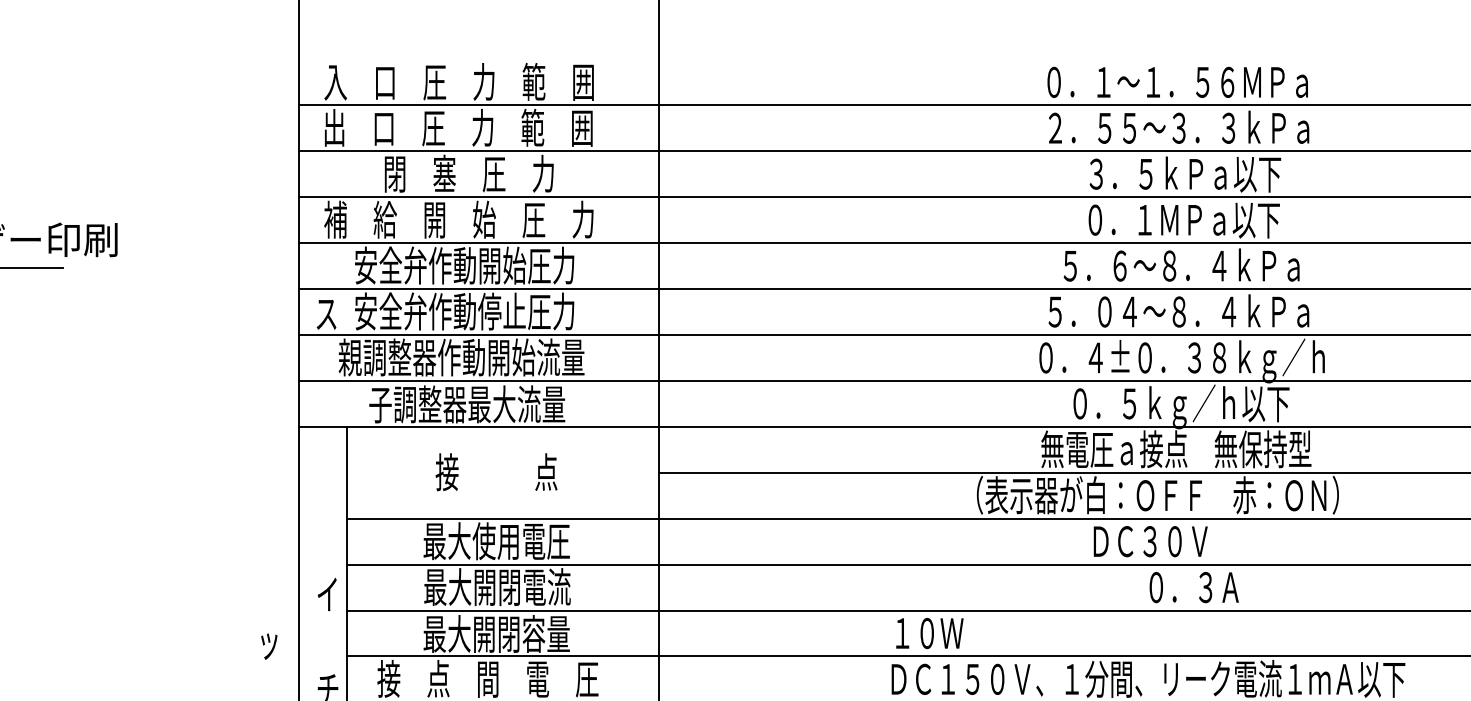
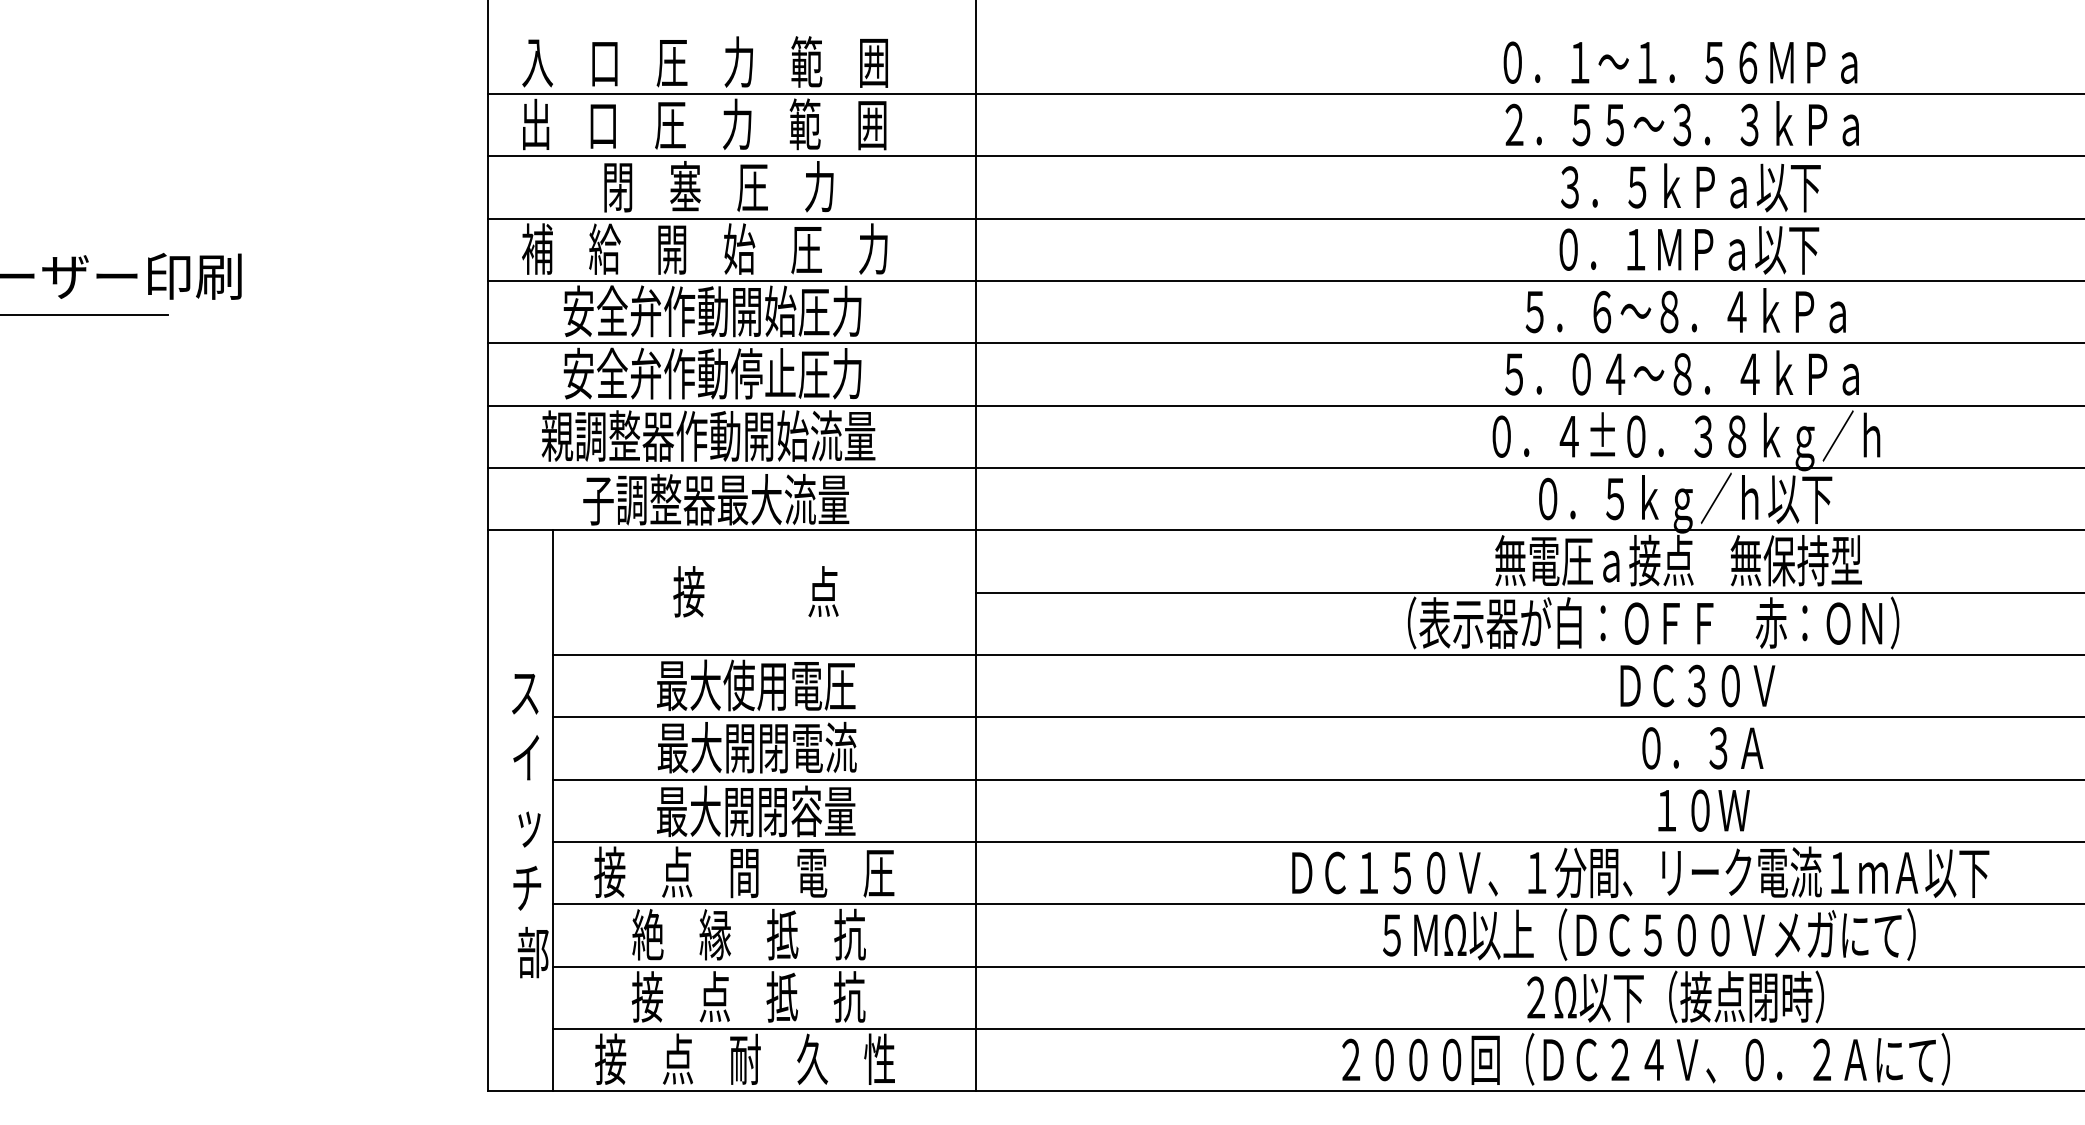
text: (326, 315) -> (525, 694), moved
text: (1150, 541) -> (1697, 685), moved
text: (929, 633) -> (1703, 810), moved
text: (269, 646) -> (529, 829), moved

